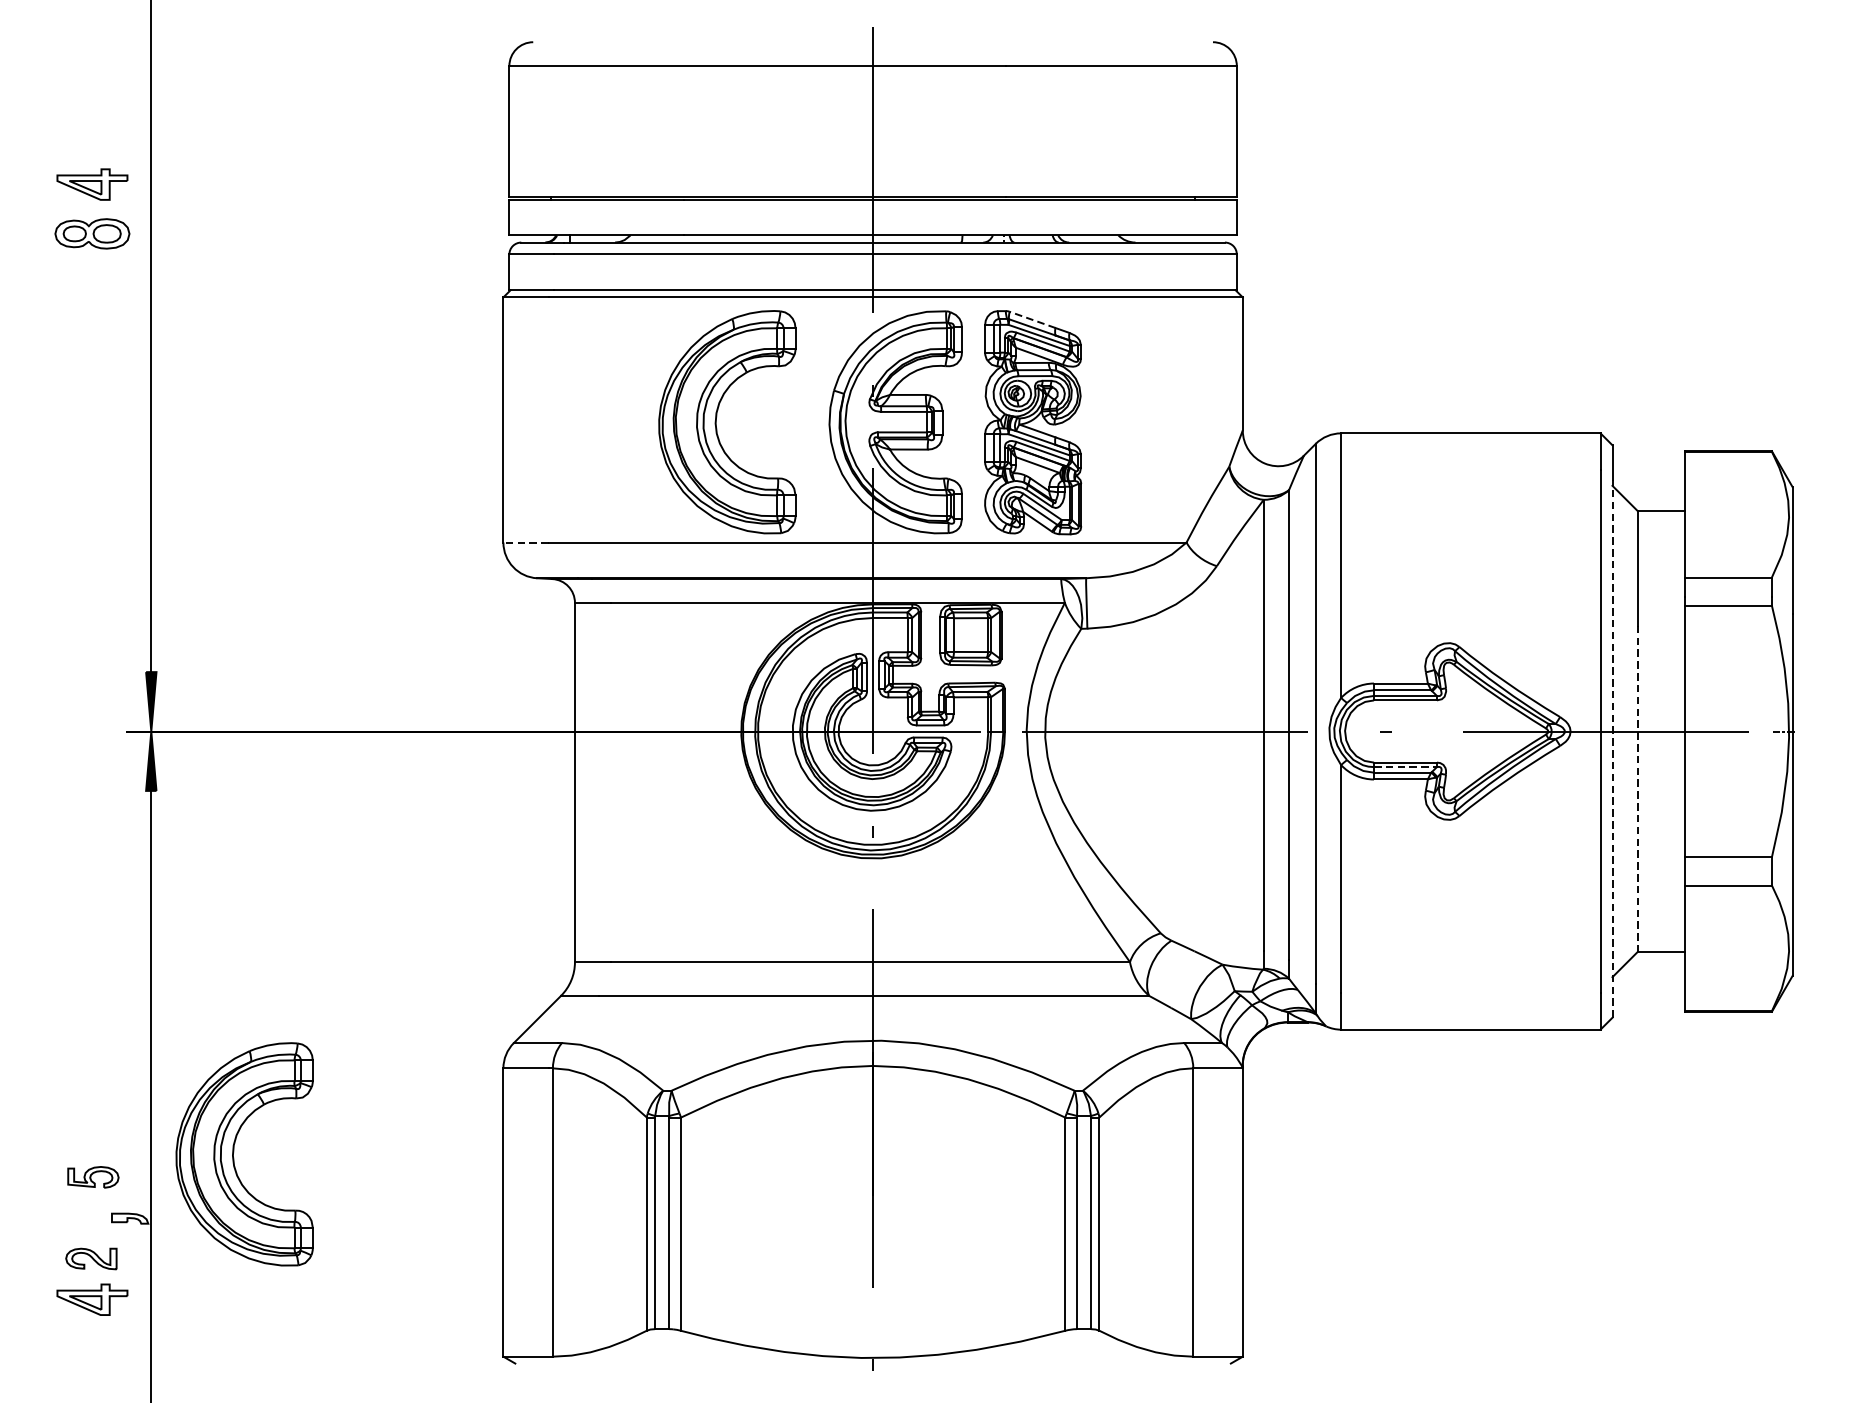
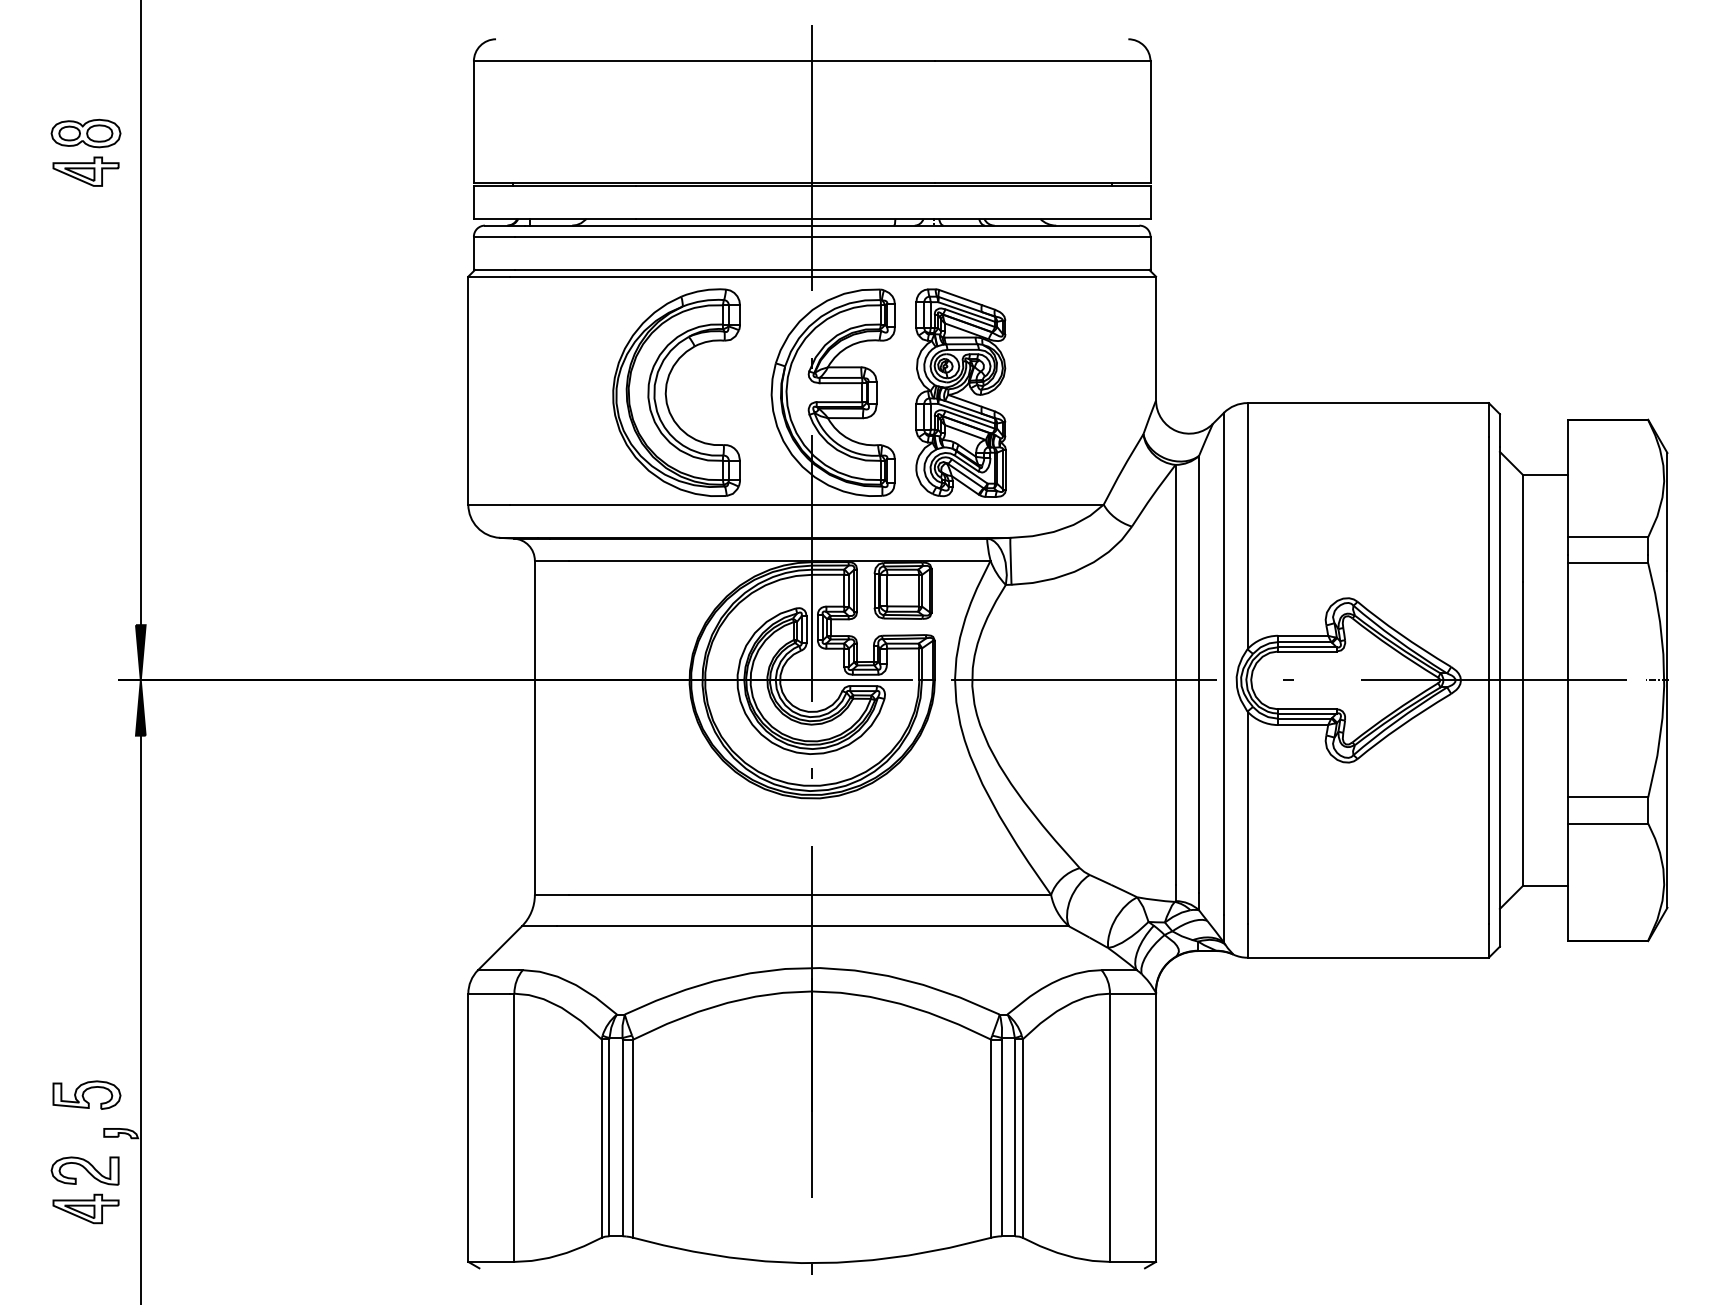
part: (91, 233) -> (85, 133), moved
line: (1032, 319) -> (960, 297), dashed -> solid
line: (525, 542) -> (488, 504), dashed -> solid
line: (1612, 748) -> (1499, 696), dashed -> solid
line: (1405, 767) -> (1307, 713), dashed -> solid
line: (1637, 788) -> (1523, 733), dashed -> solid
part: (234, 1149) -> (218, 1069), removed
part: (92, 1176) -> (86, 1094), size x1.43
part: (90, 1258) -> (84, 1170), size x1.43

